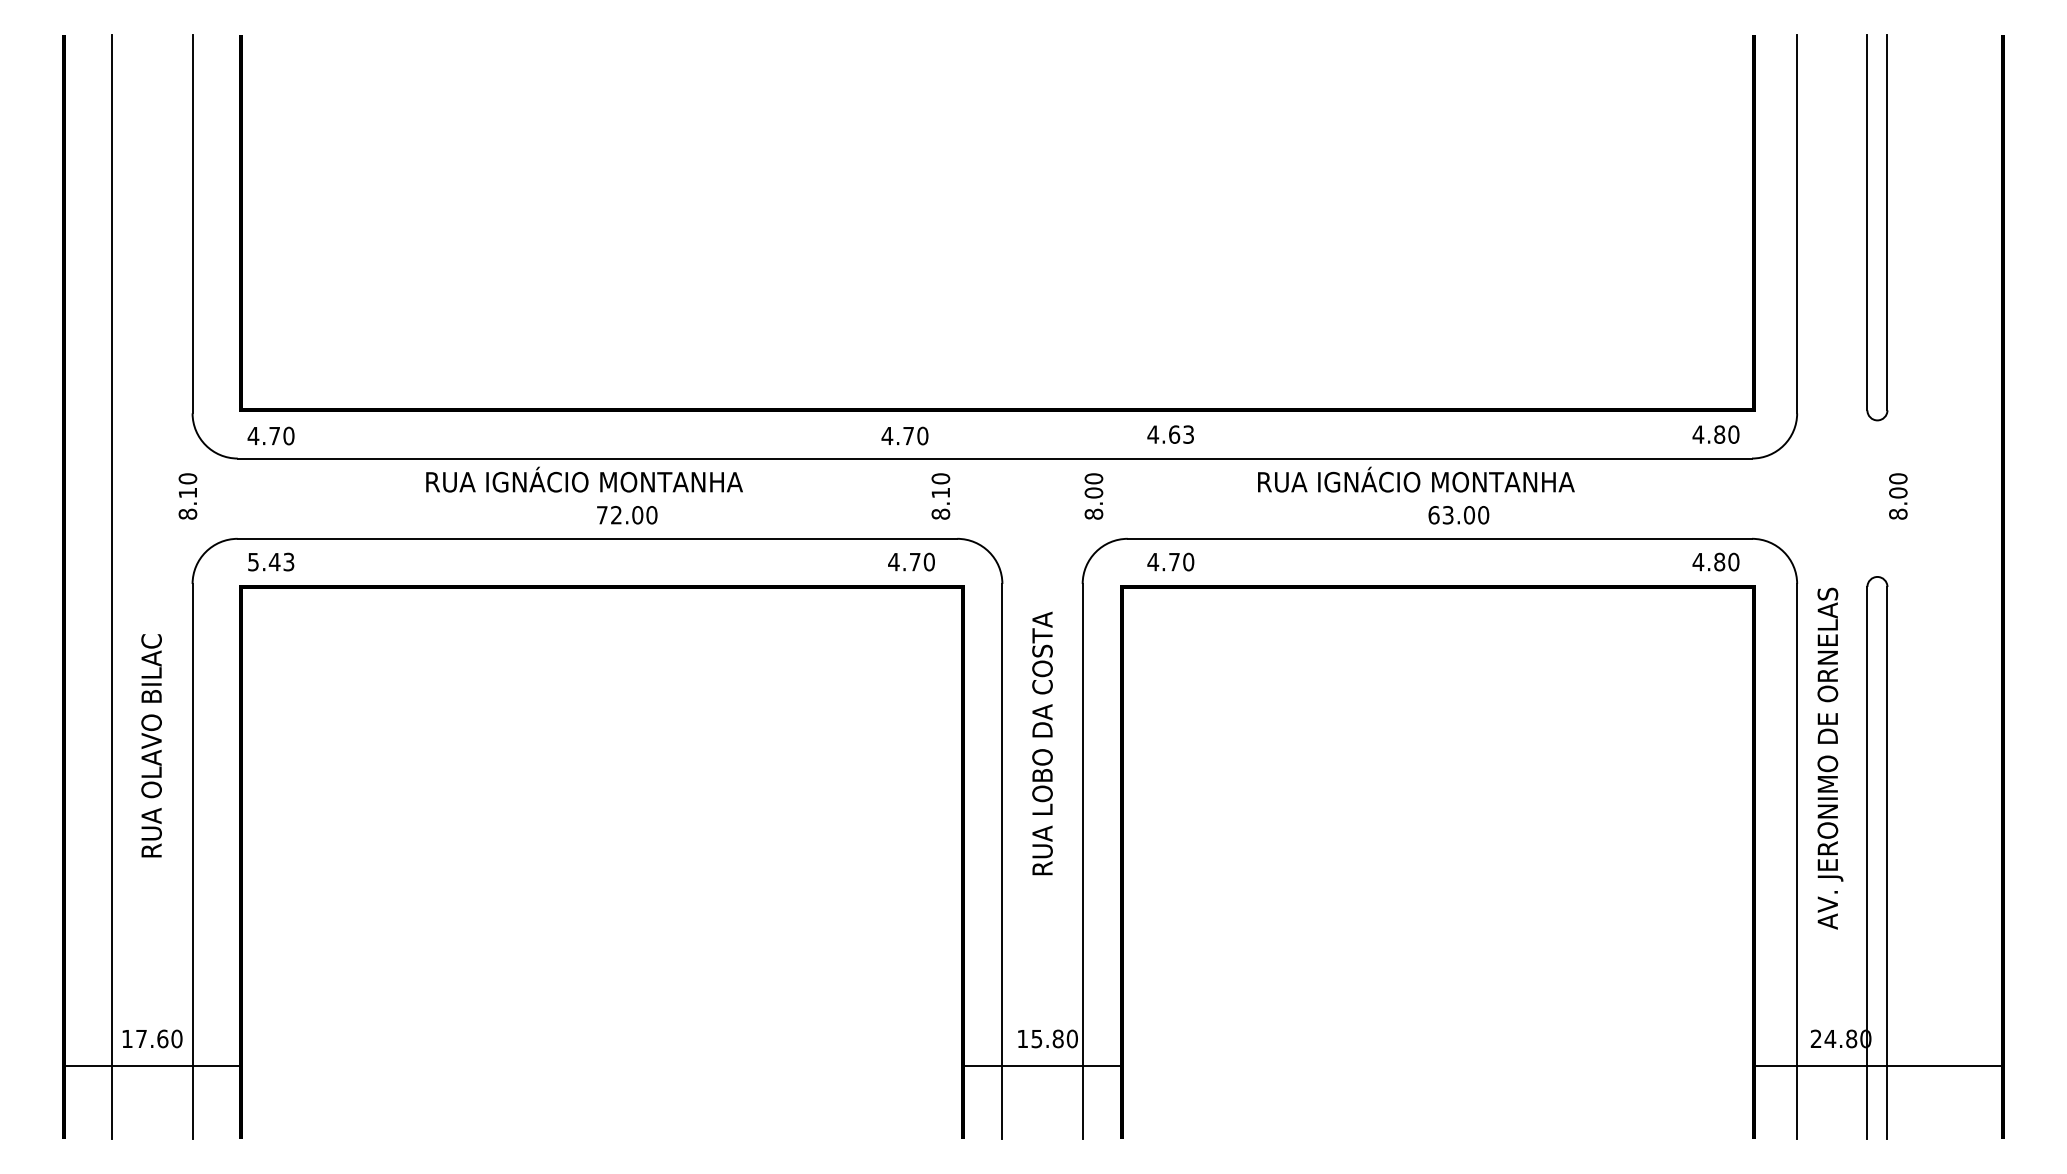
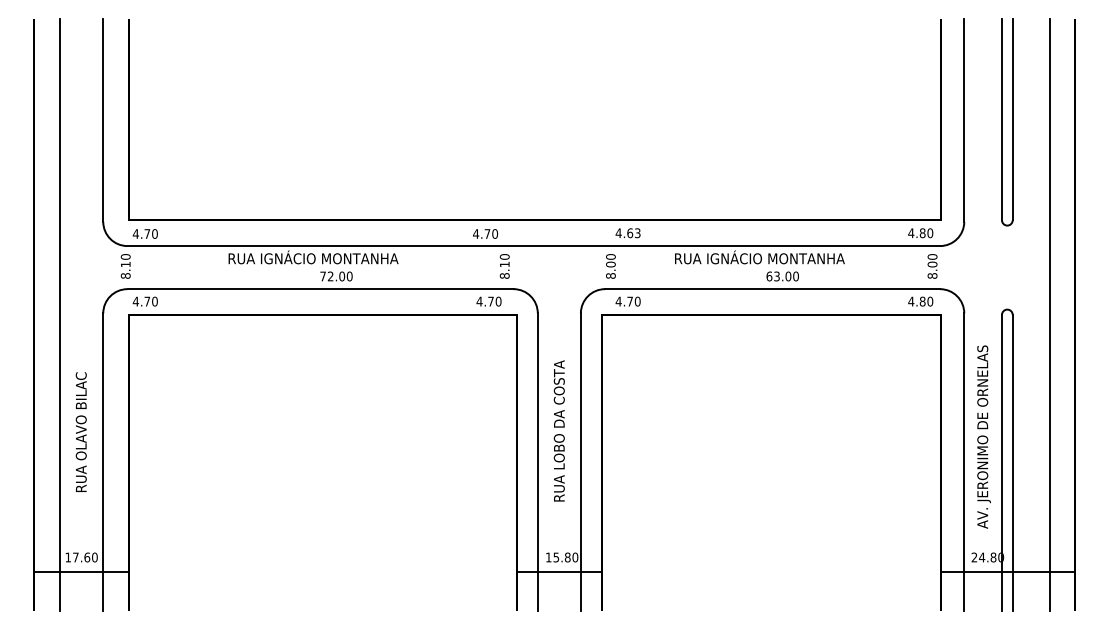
text: (187, 496) -> (125, 266), moved
text: (1093, 496) -> (610, 266), moved
text: (1898, 496) -> (932, 266), moved
text: (269, 561) -> (144, 301), 5.43 -> 4.70
line: (1957, 586) -> (1050, 314), added
text: (1040, 742) -> (558, 430), moved
text: (150, 744) -> (80, 431), moved
text: (1829, 757) -> (983, 436), moved

